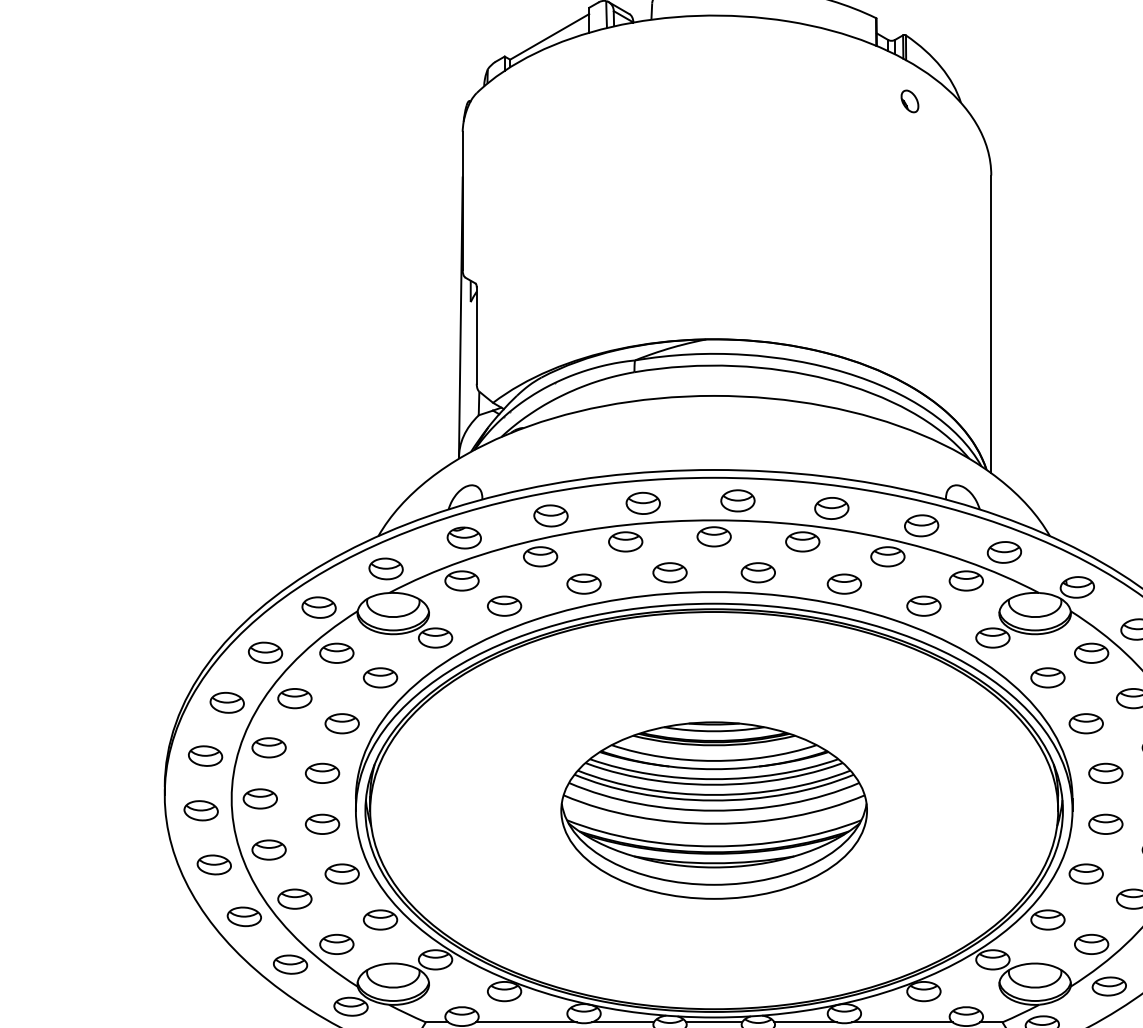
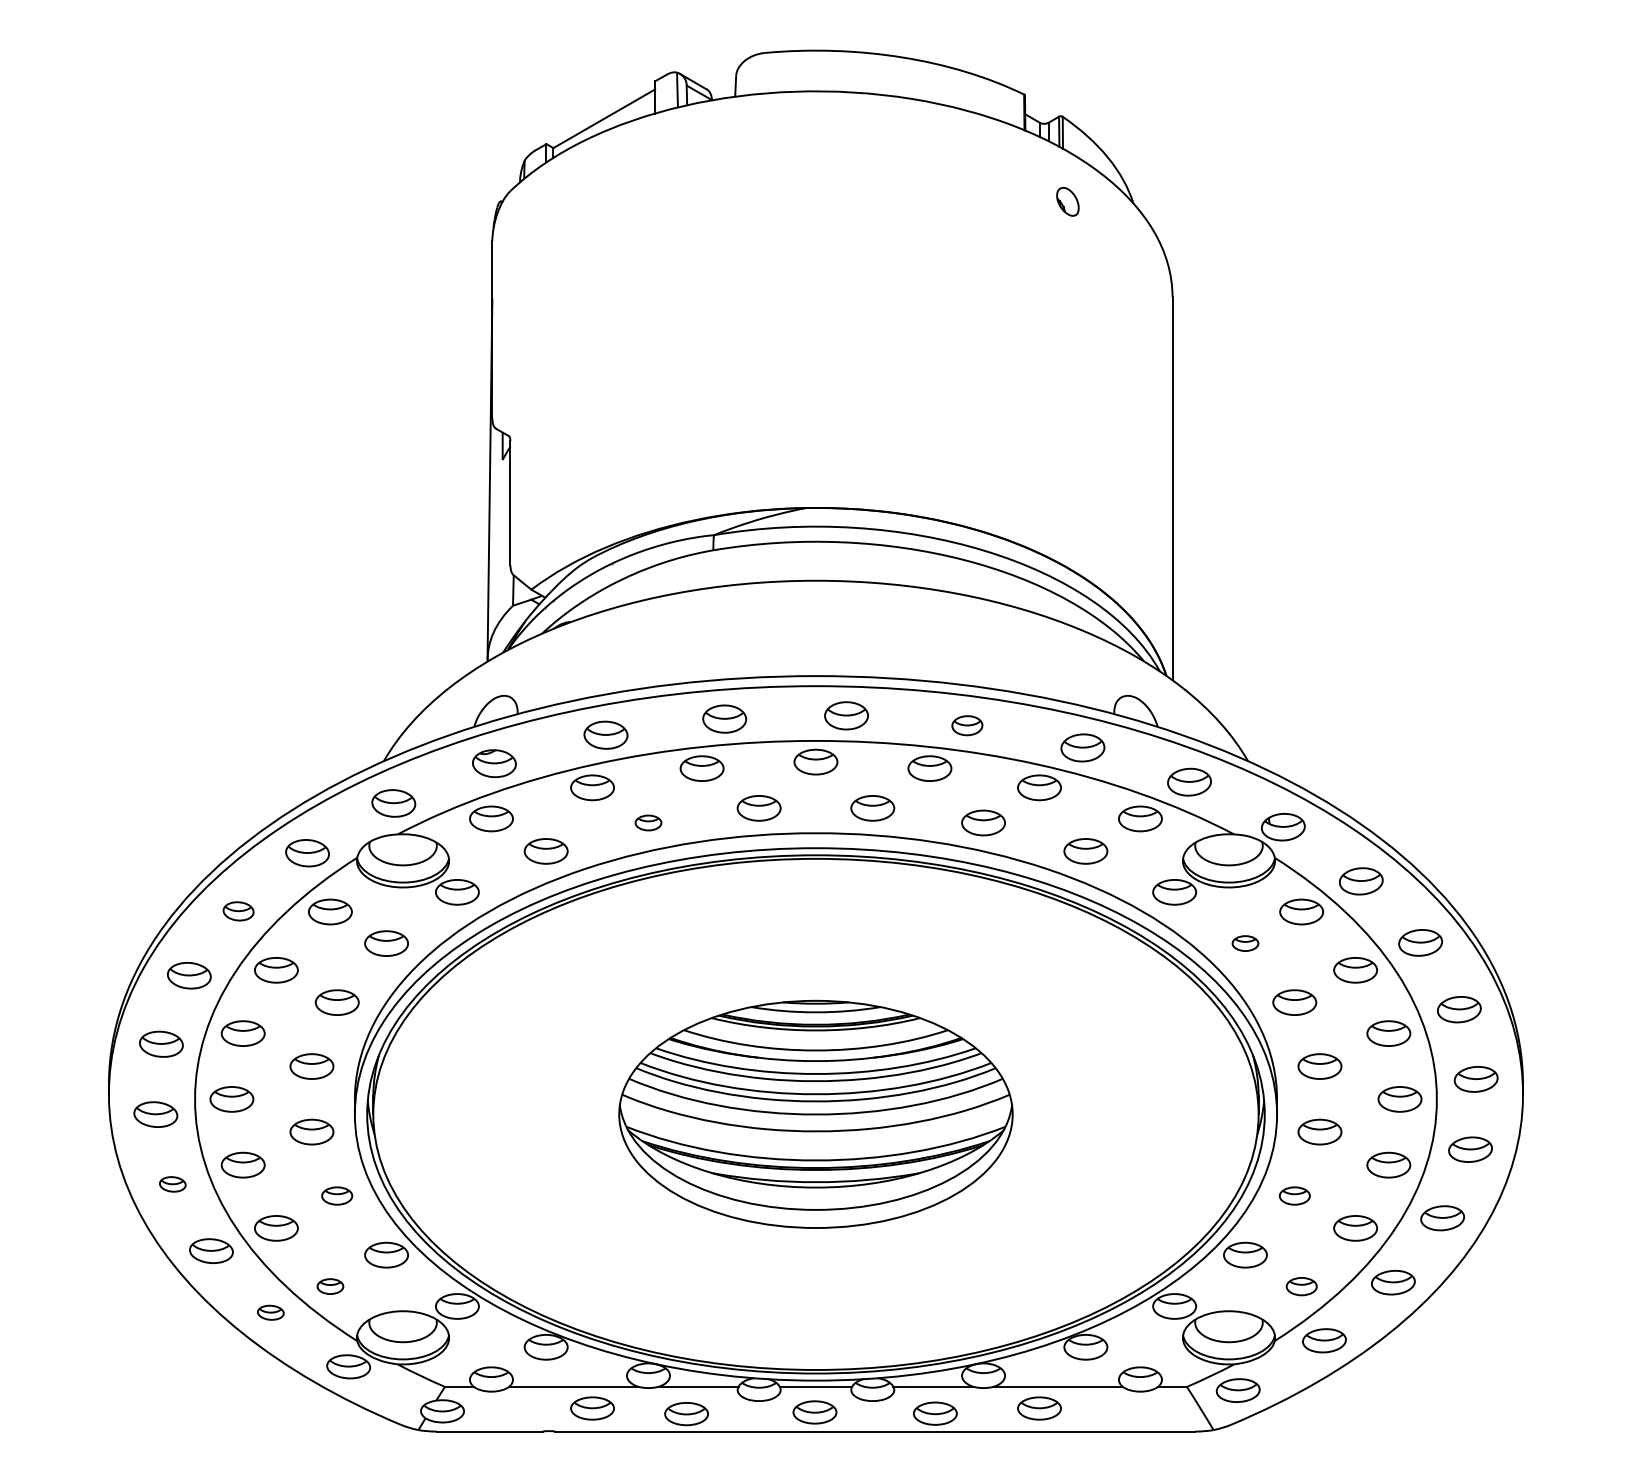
part: (831, 508) -> (967, 725), size x0.7
part: (584, 583) -> (648, 822), size x0.6
part: (265, 652) -> (238, 911), size x0.7
part: (1047, 677) -> (1245, 943), size x0.6
part: (214, 865) -> (172, 1184), size x0.6
part: (341, 873) -> (336, 1195), size x0.7
part: (1086, 873) -> (1294, 1195), size x0.7
part: (336, 944) -> (330, 1286), size x0.6
part: (1091, 944) -> (1301, 1286), size x0.7
part: (290, 964) -> (270, 1312), size x0.6

